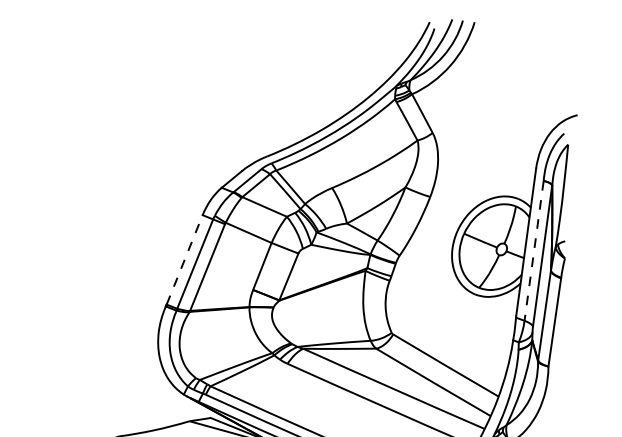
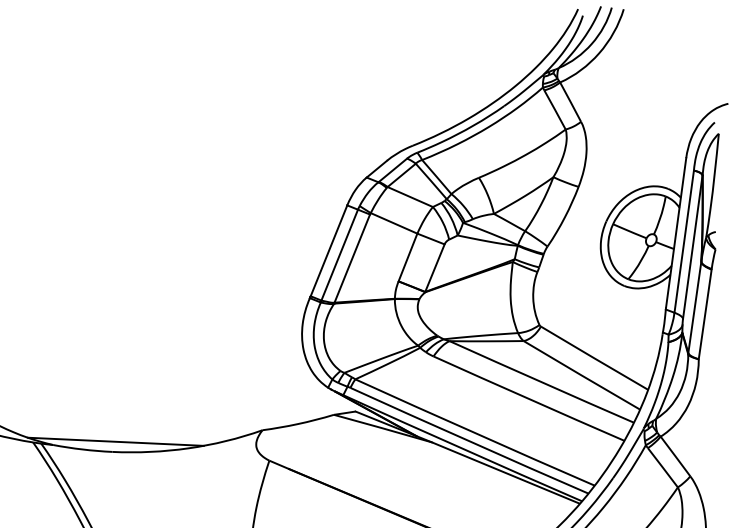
line: (534, 250) -> (684, 241), dashed -> solid
line: (185, 259) -> (329, 250), dashed -> solid

